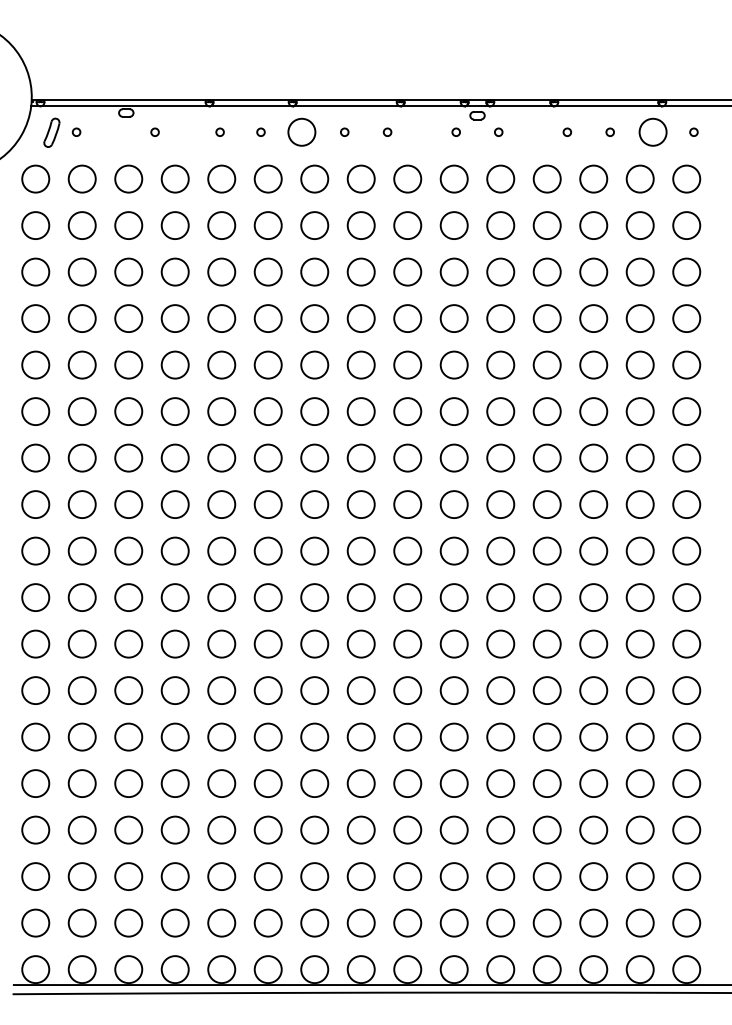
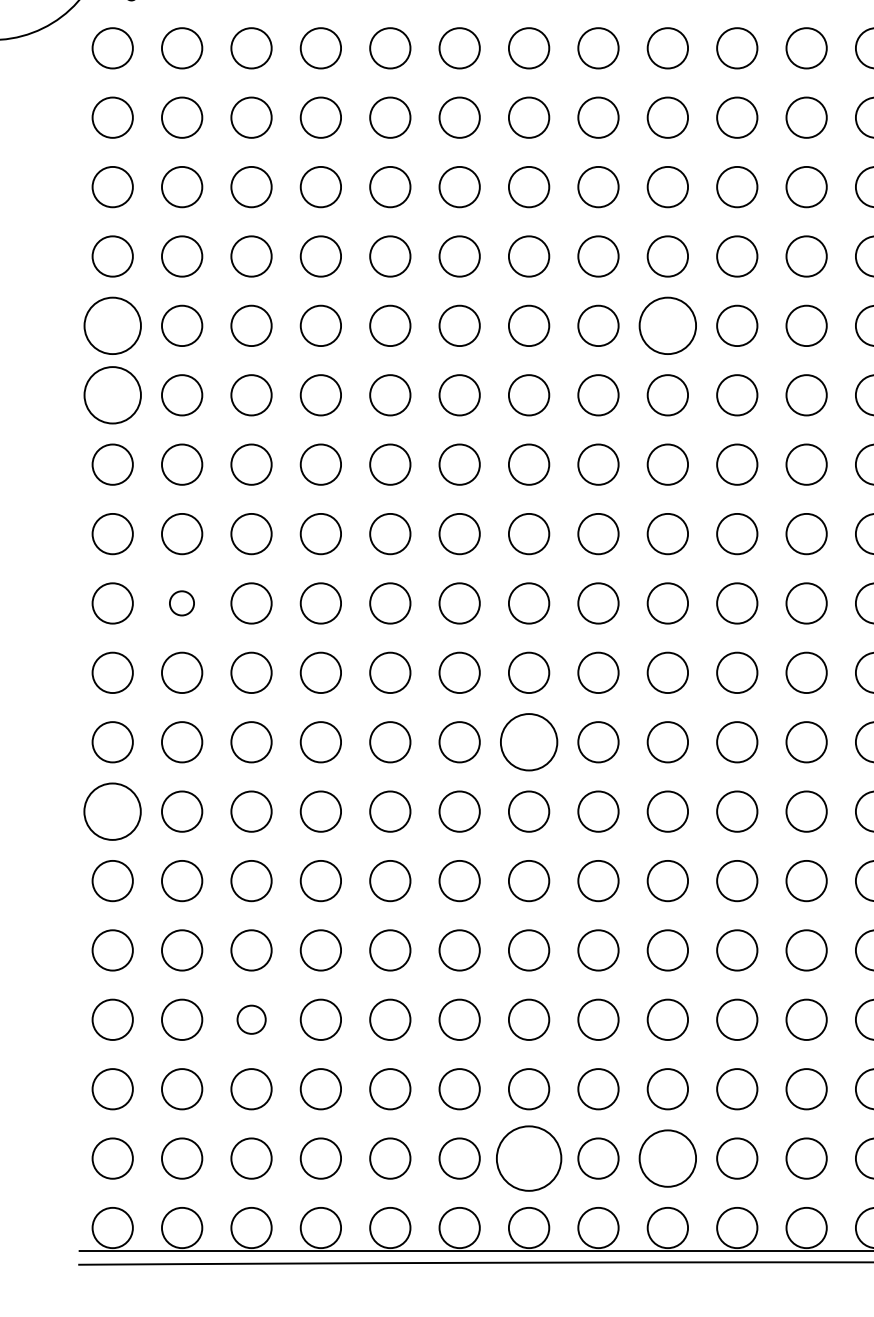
circle: (35, 364) -> (112, 324), size x1.4
circle: (407, 364) -> (667, 324), size x1.4
circle: (35, 411) -> (112, 395), size x1.4
circle: (81, 550) -> (181, 602), size x0.6
circle: (314, 643) -> (528, 741), size x1.4
circle: (35, 690) -> (112, 811), size x1.4
circle: (128, 829) -> (251, 1018), size x0.7
circle: (314, 922) -> (528, 1157), size x1.6
circle: (407, 922) -> (667, 1157), size x1.4

